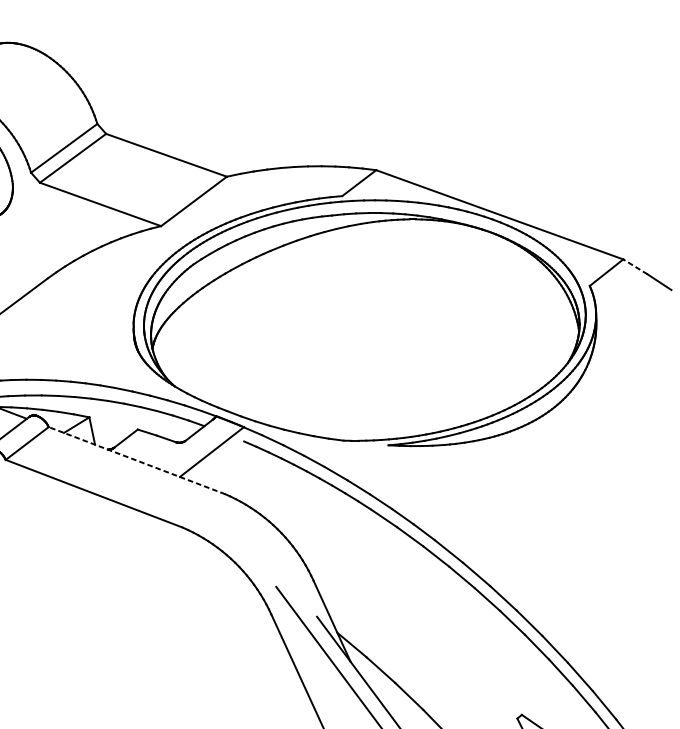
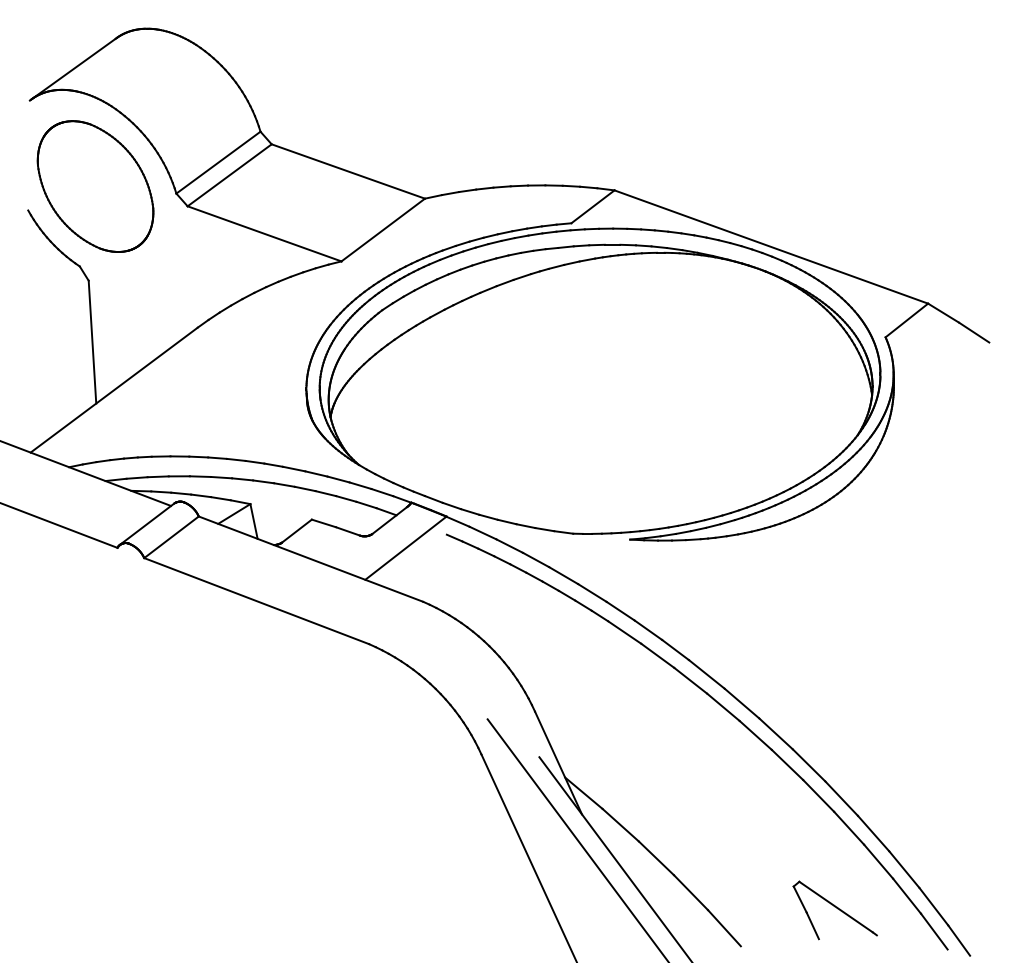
line: (635, 266) -> (943, 312), dashed -> solid
line: (136, 460) -> (310, 558), dashed -> solid

